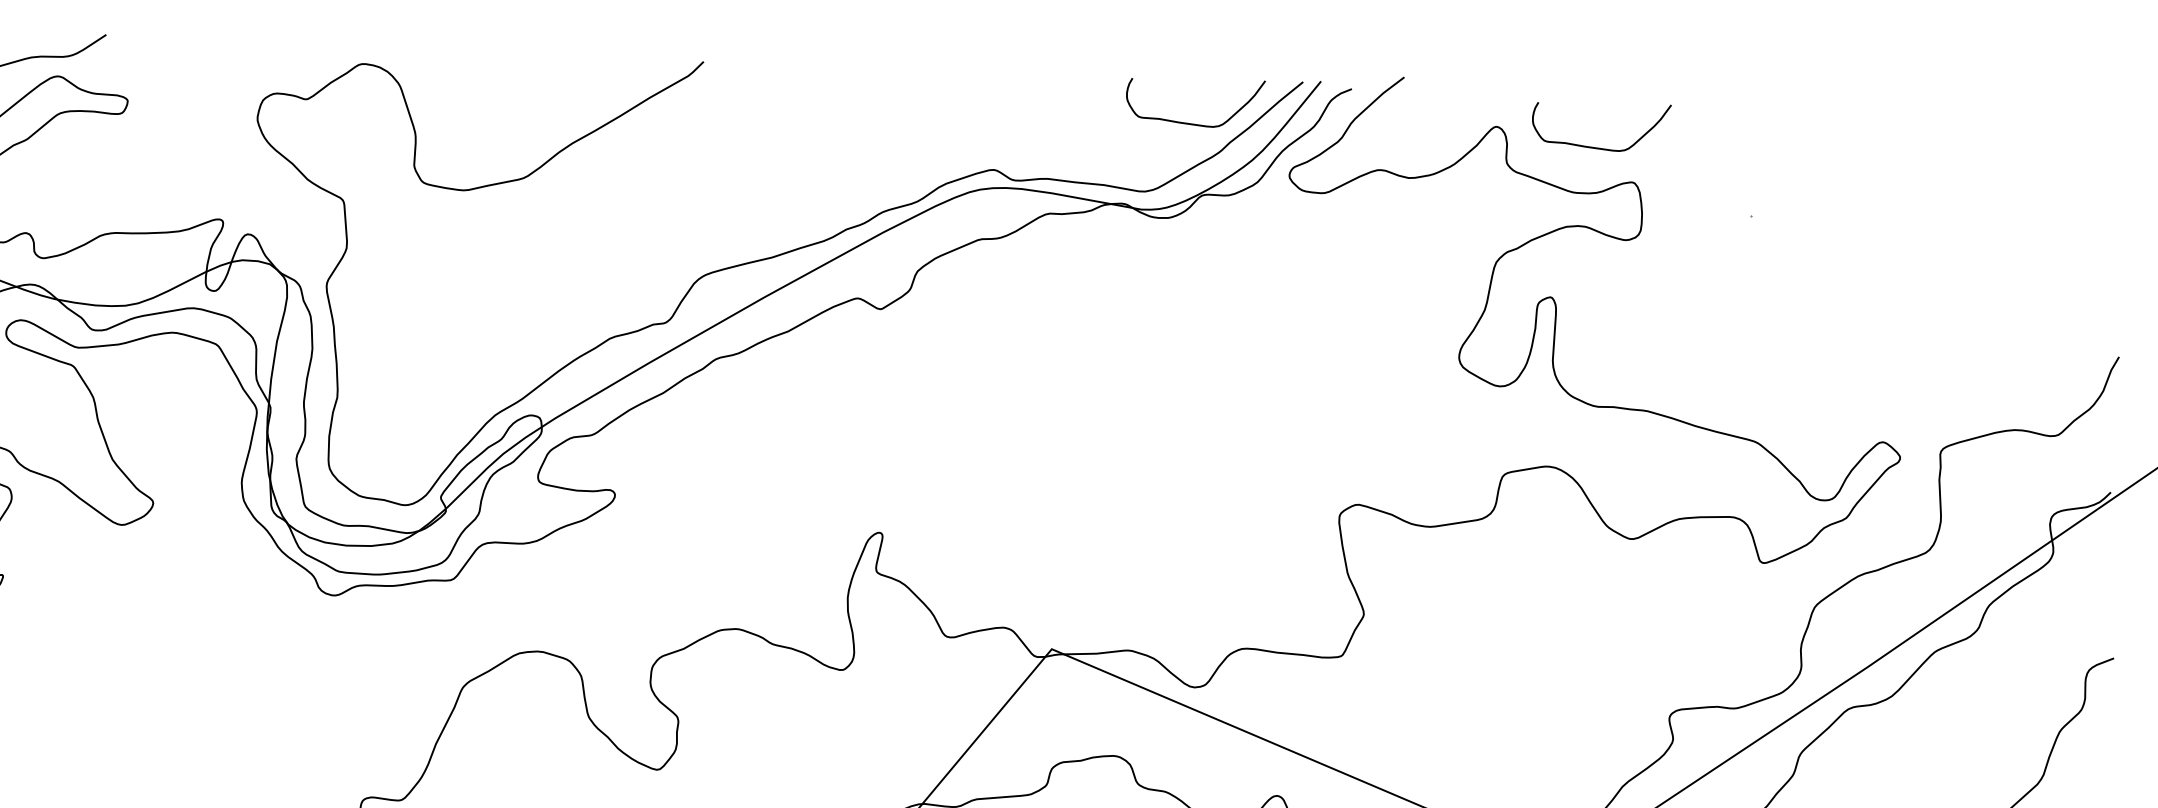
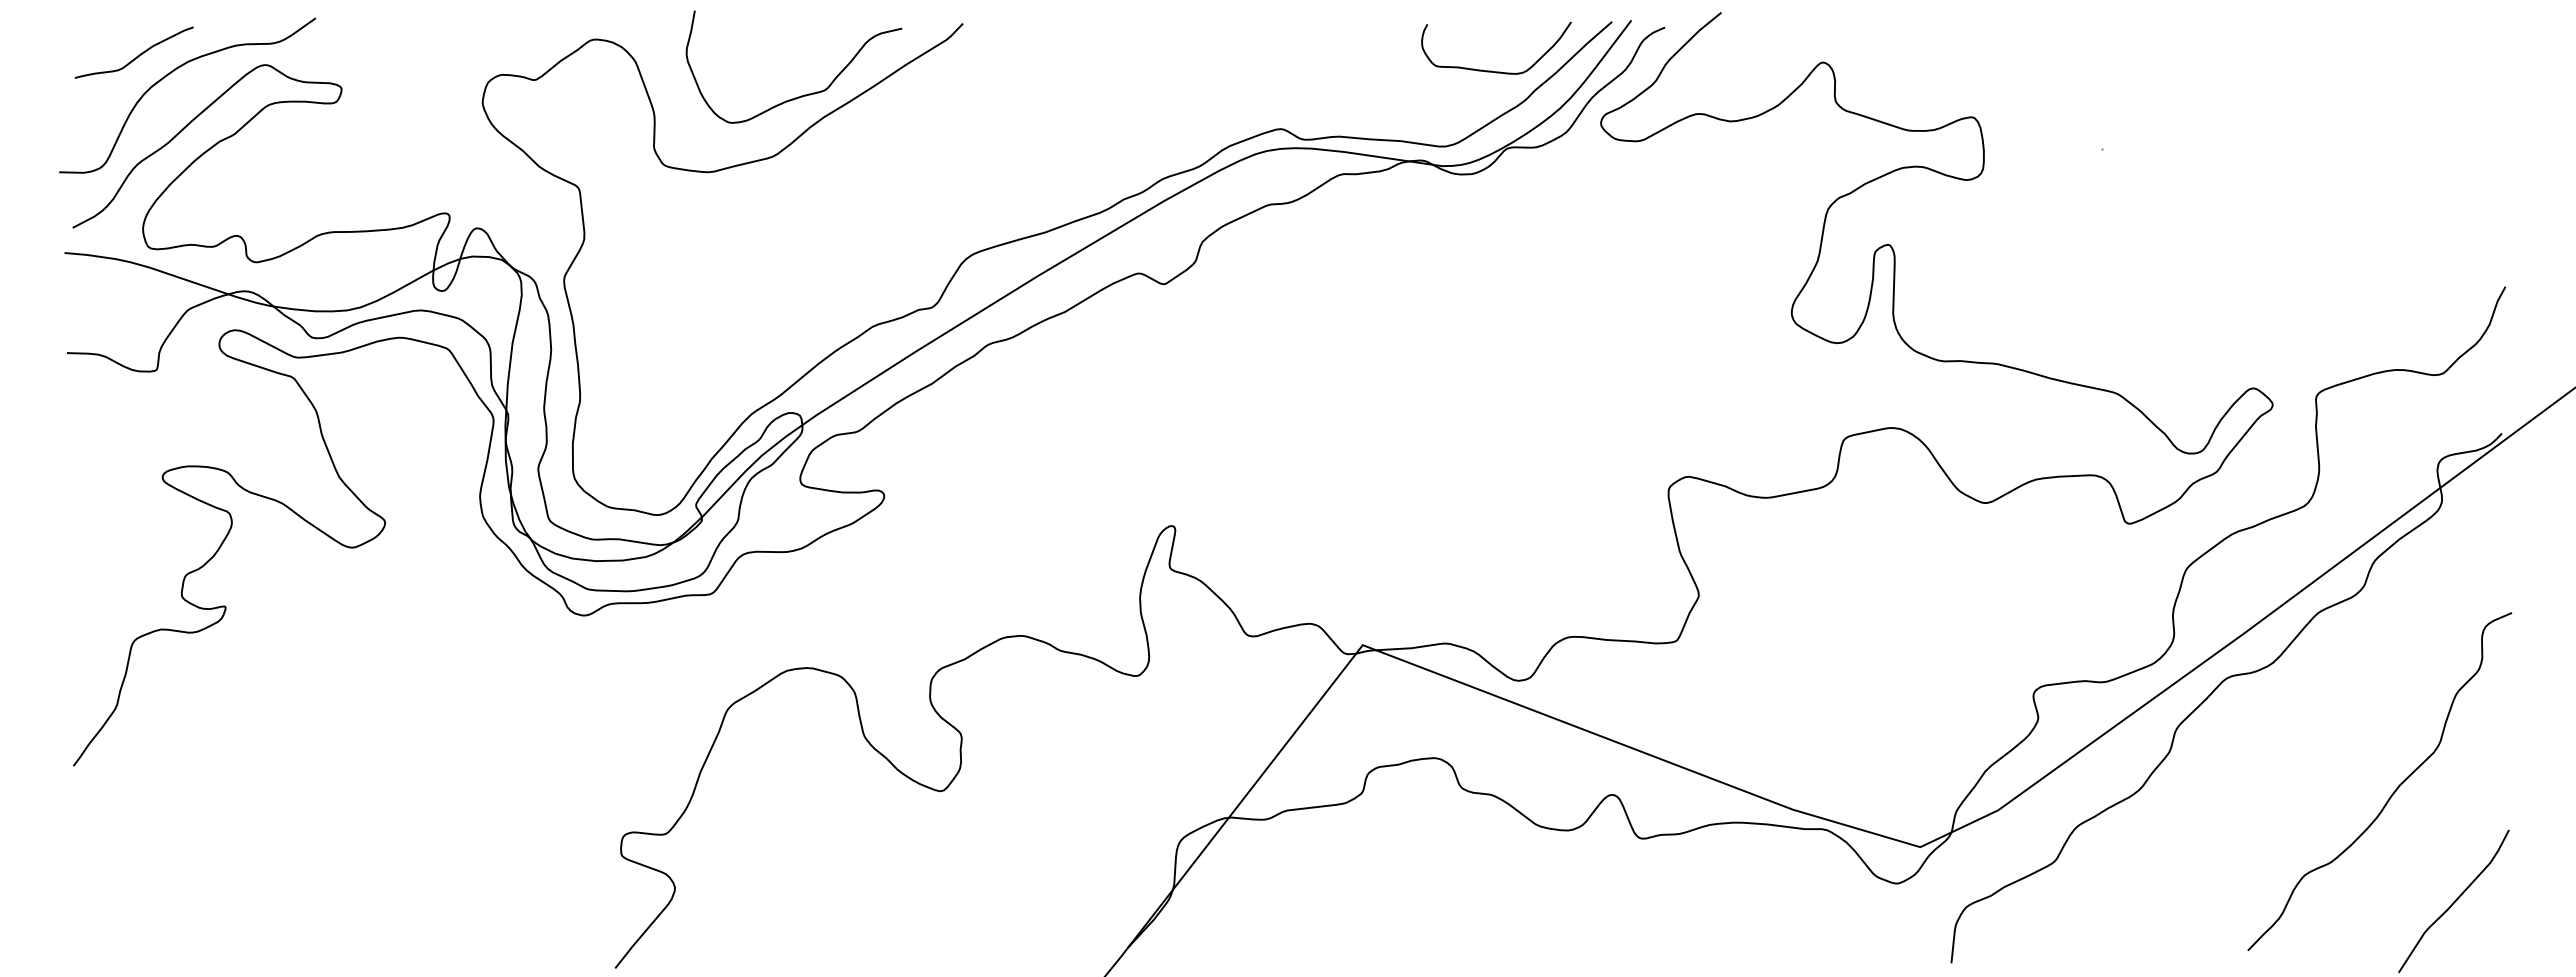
curve: (554, 121) -> (804, 94), added
curve: (1596, 147) -> (1931, 80), removed

